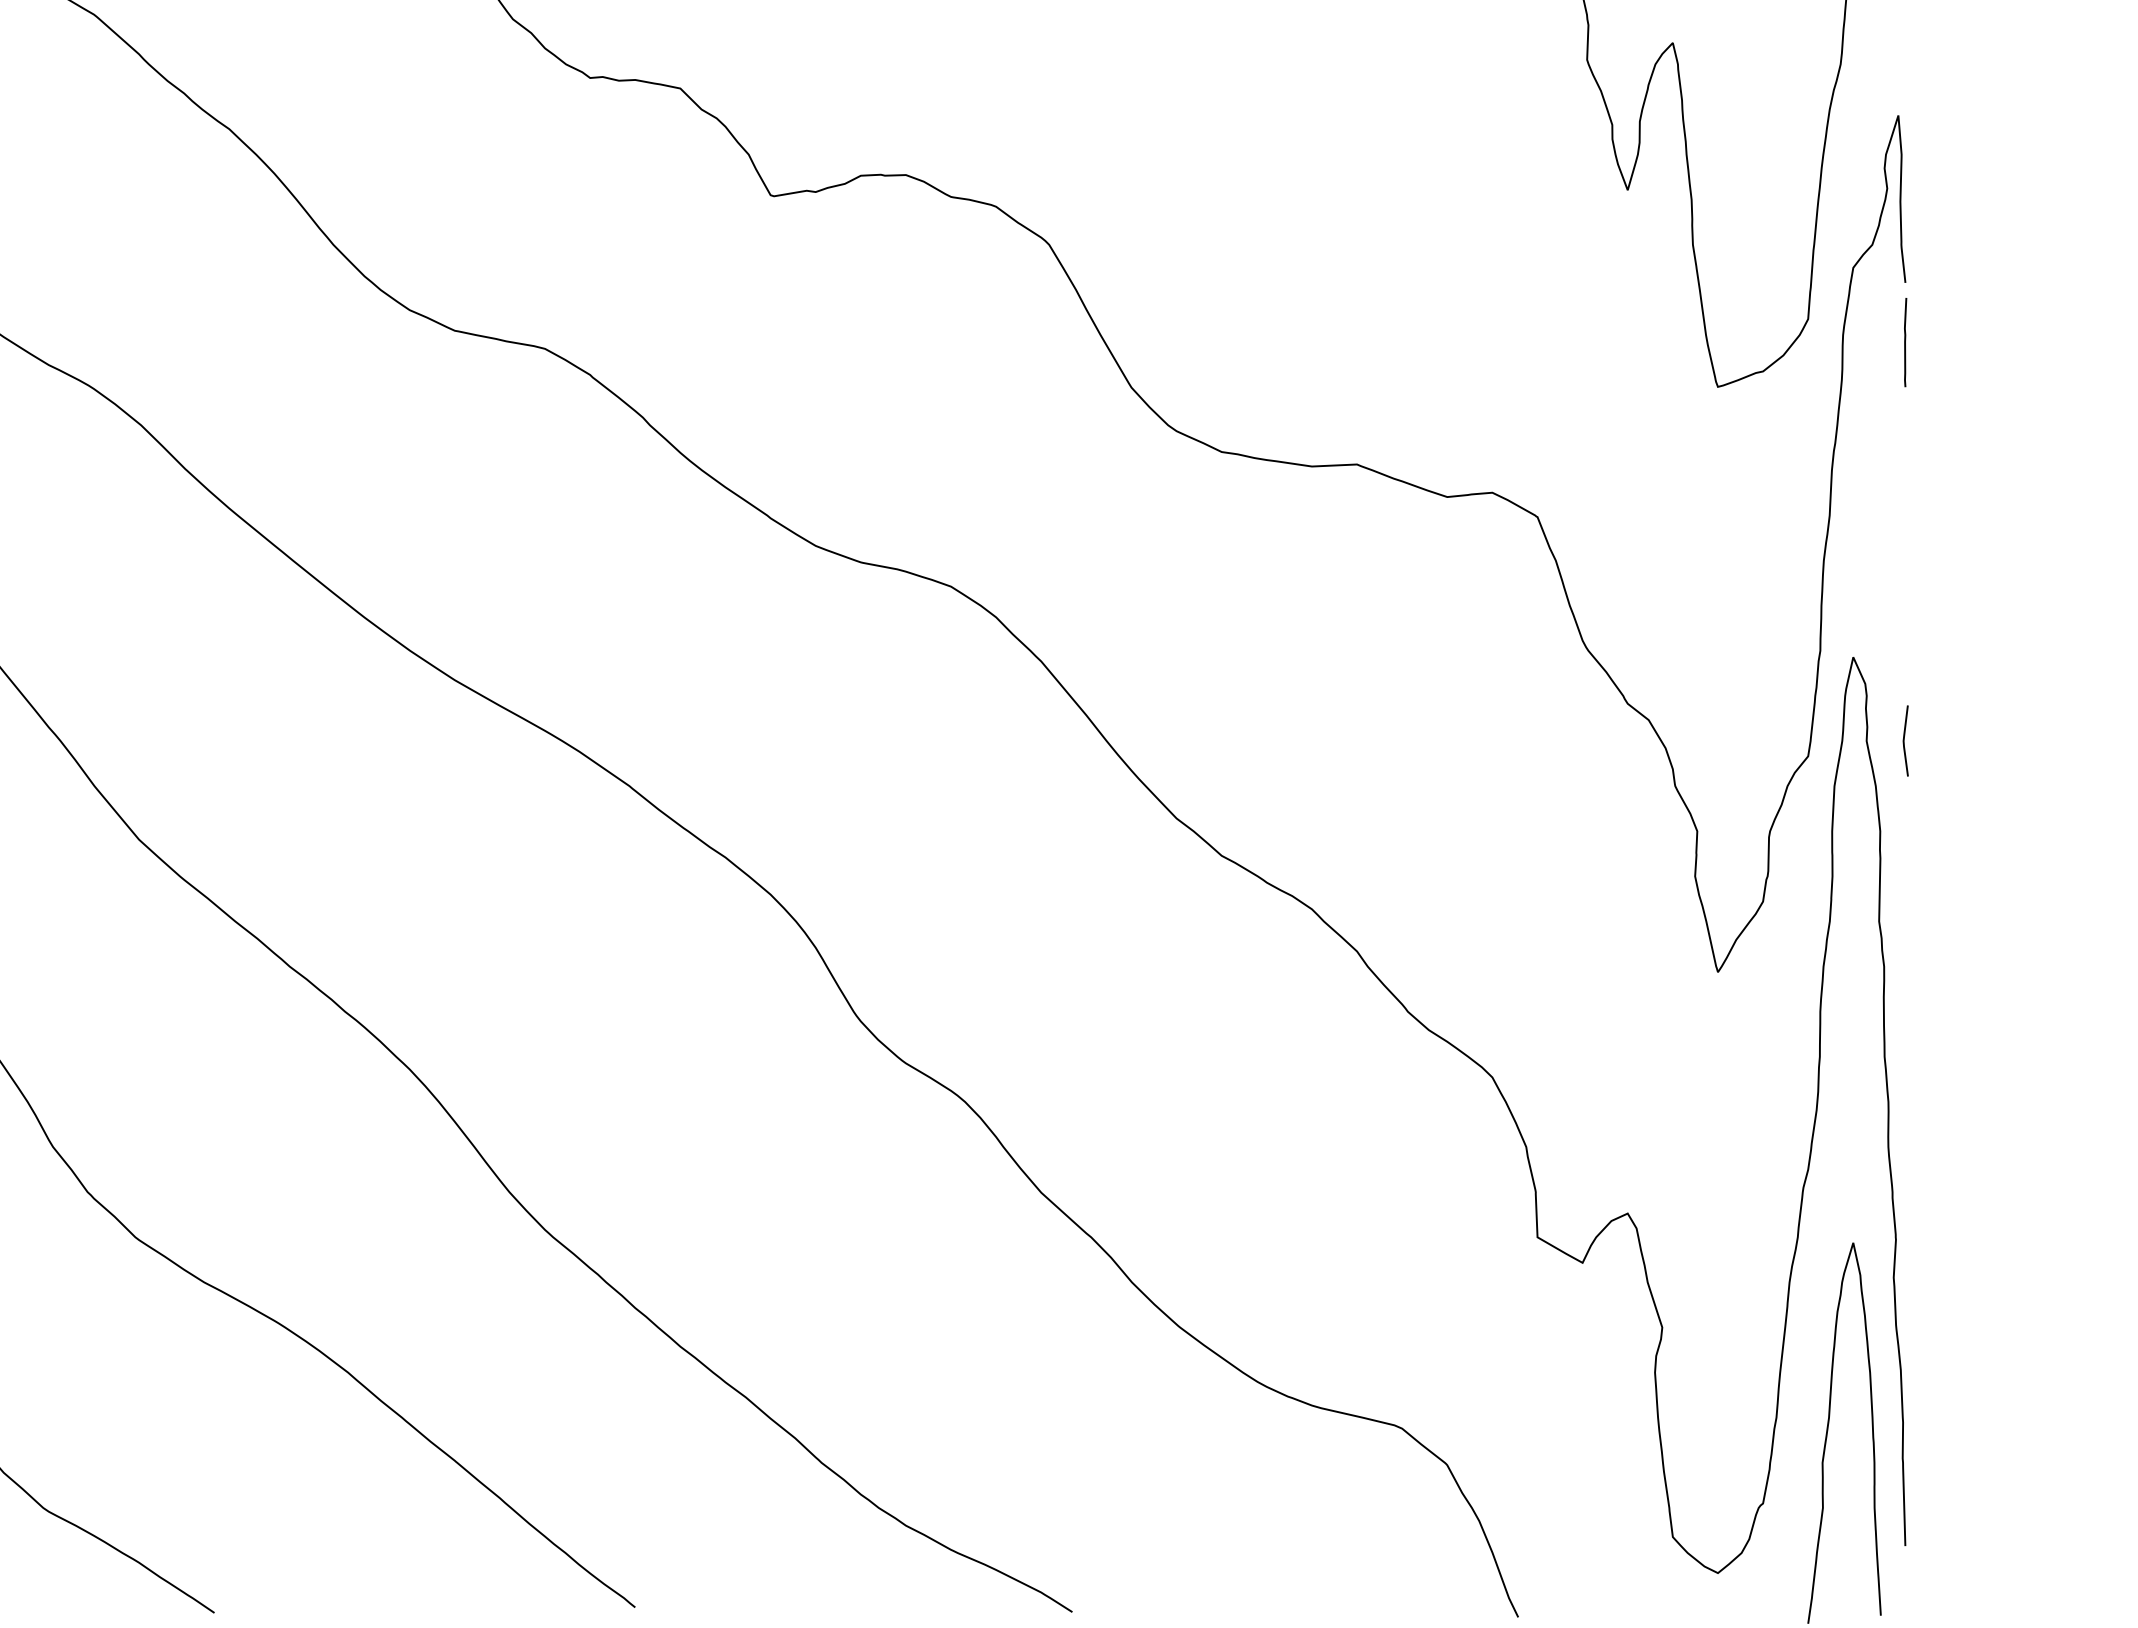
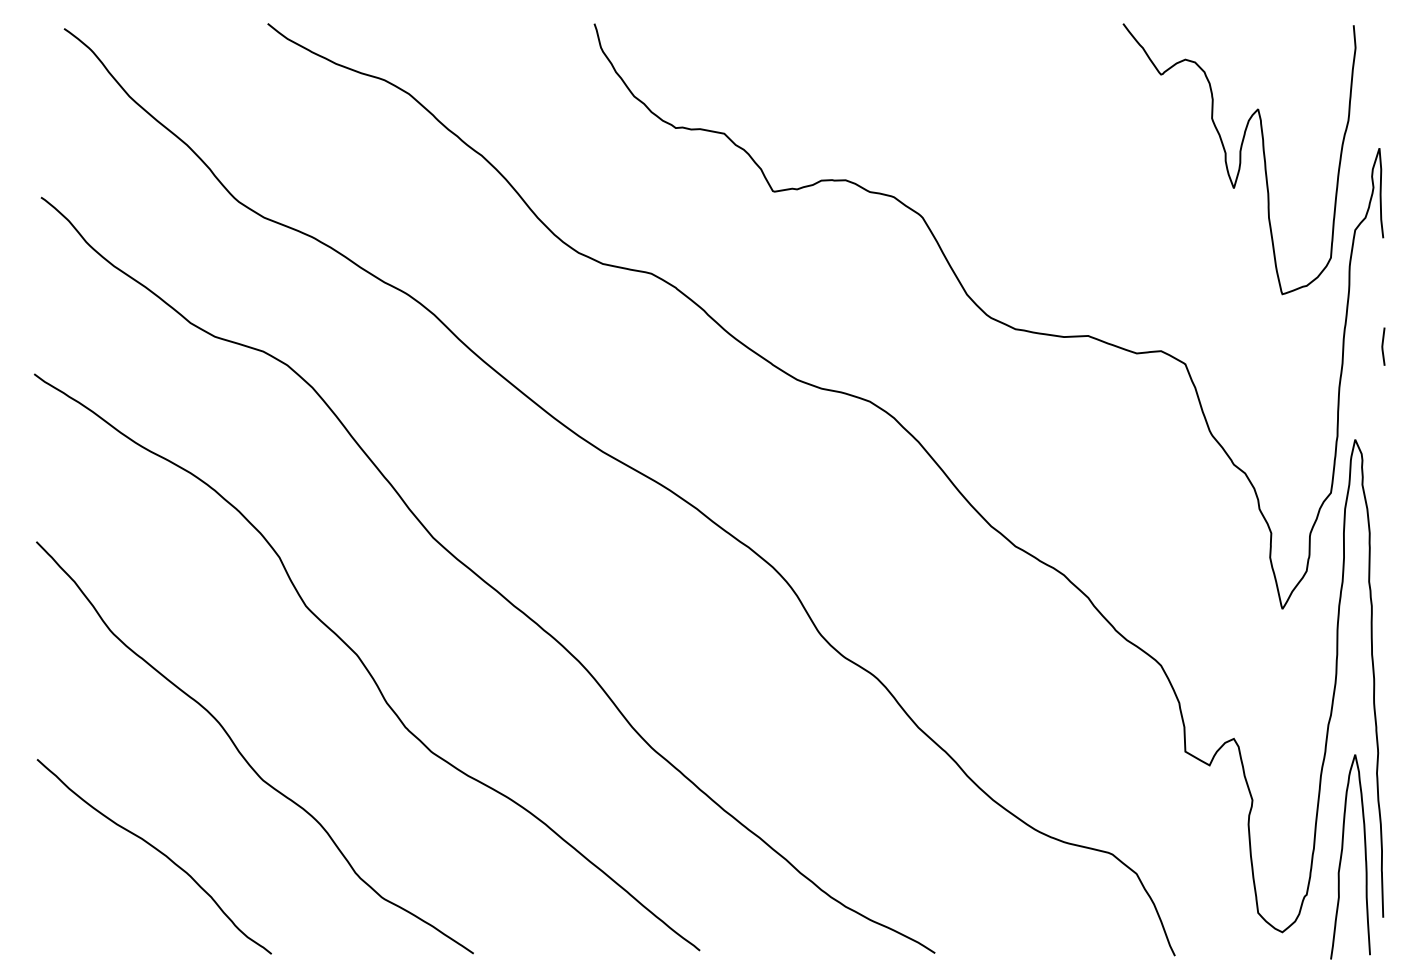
line: (1905, 342) -> (1383, 270), removed
line: (1905, 740) -> (1383, 346), moved

